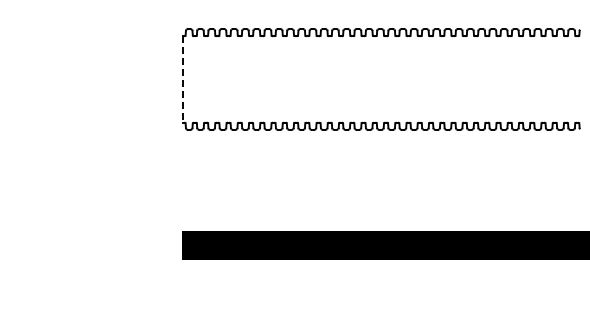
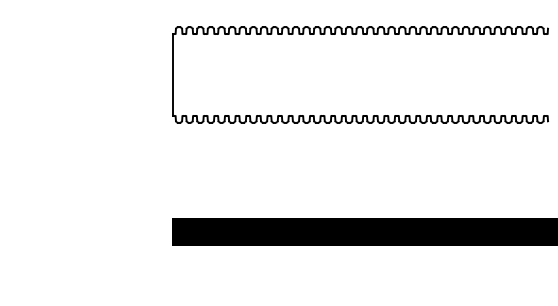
line: (182, 79) -> (172, 75), dashed -> solid

